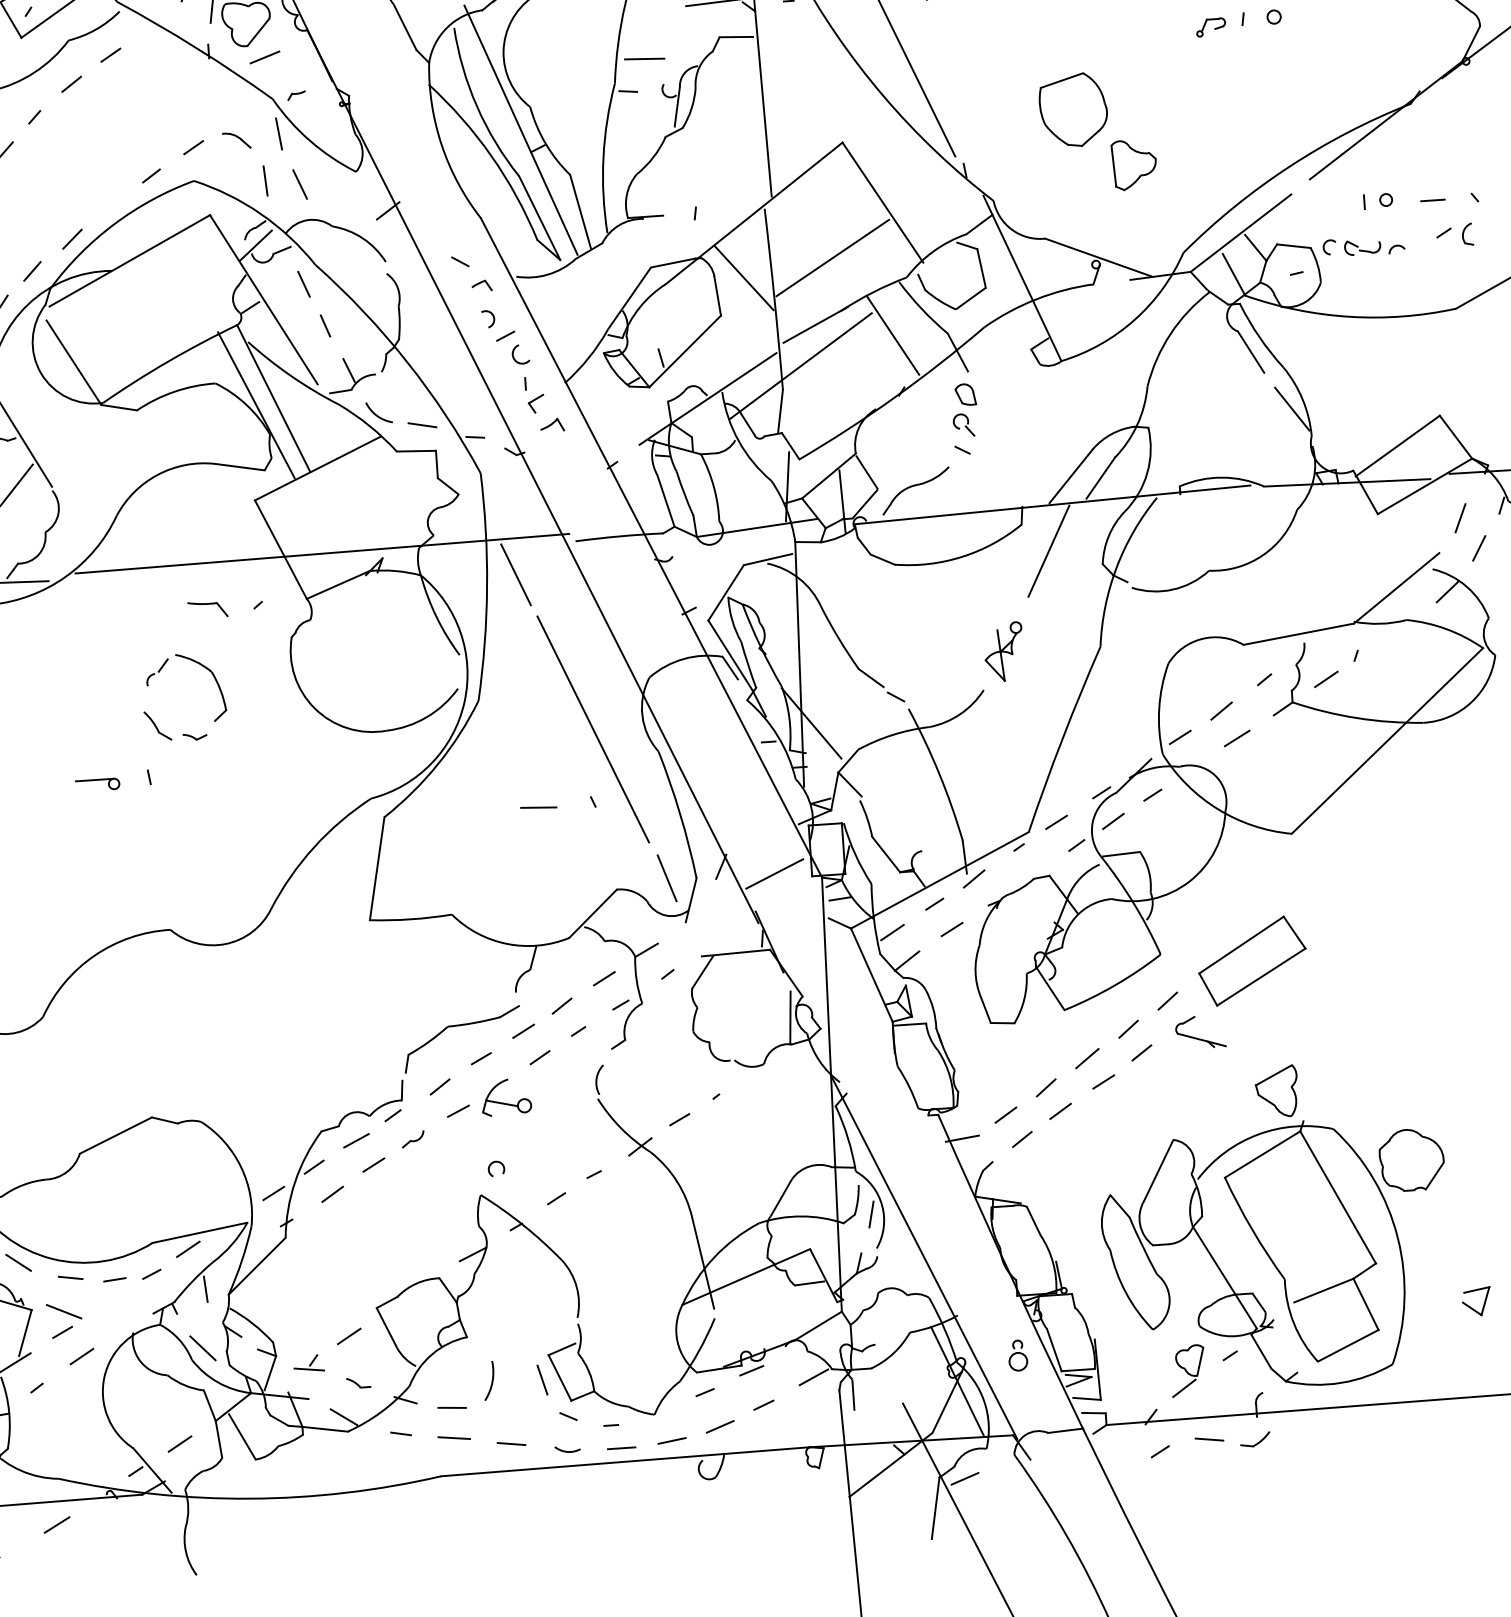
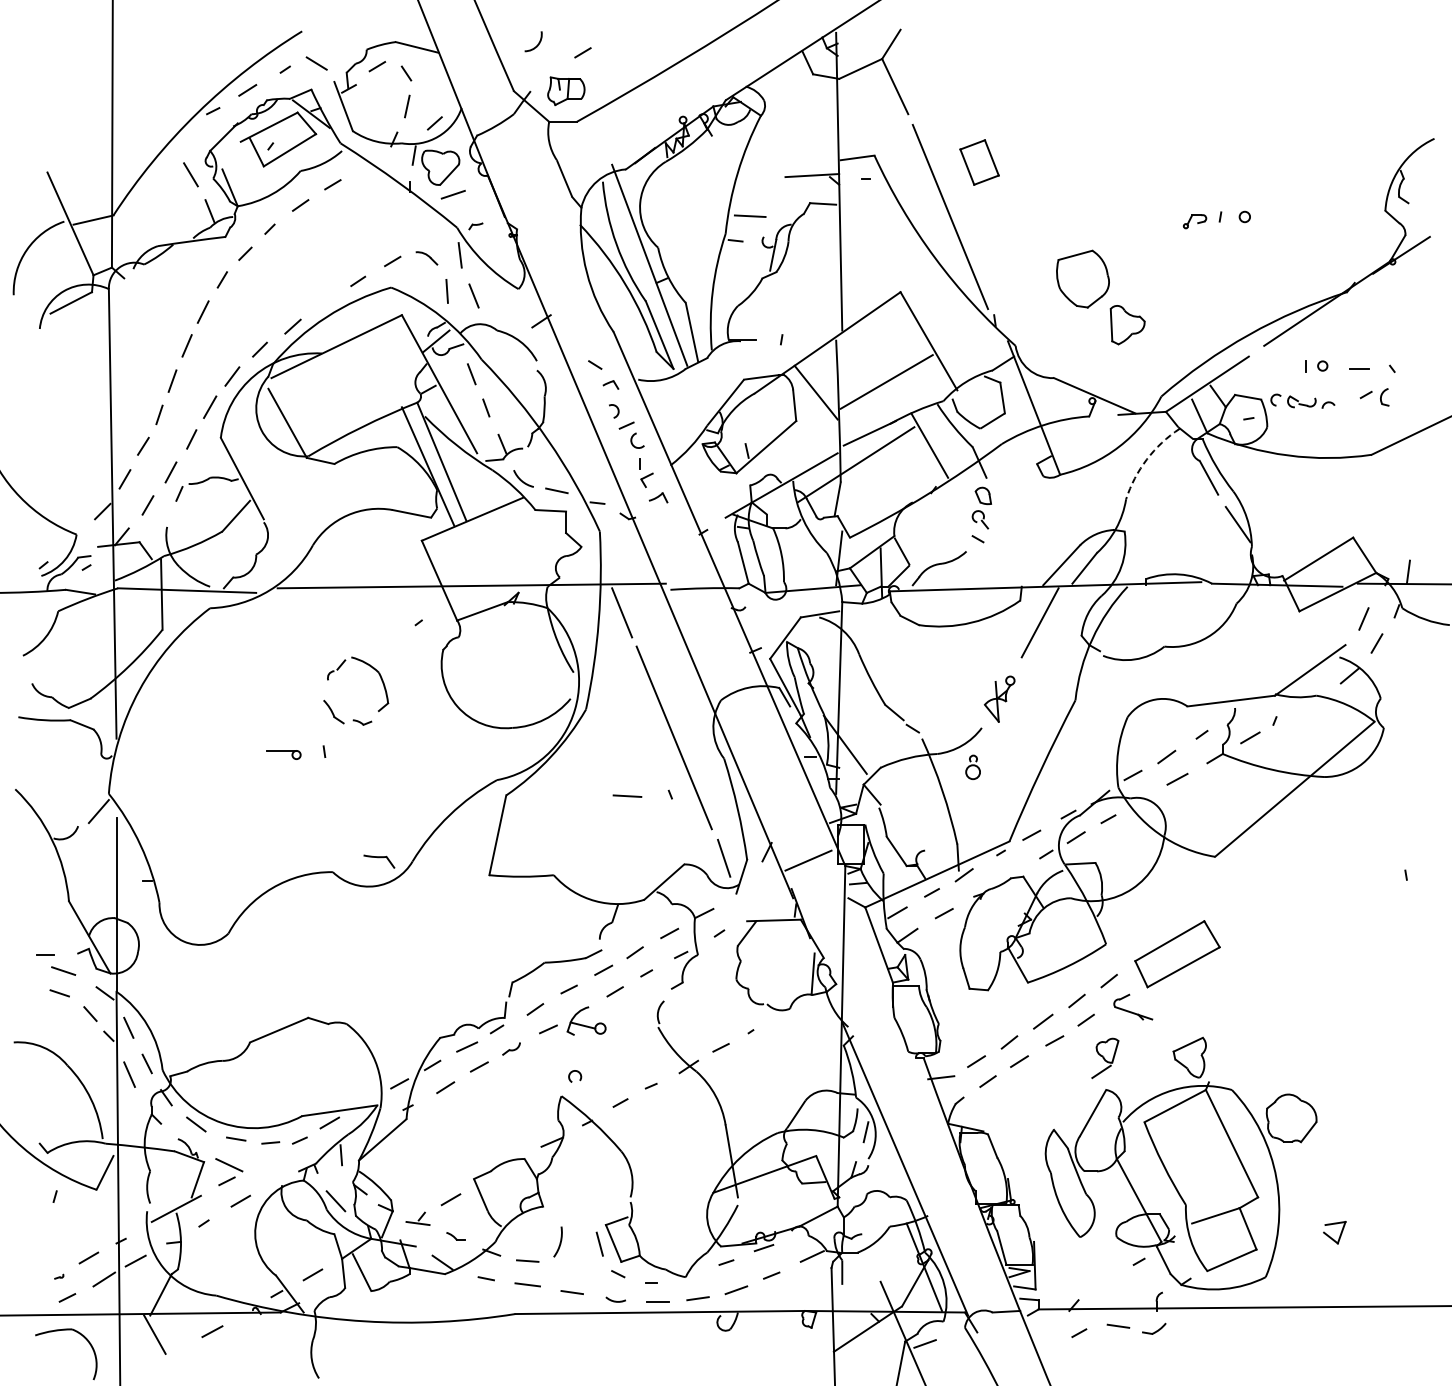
arc: (1169, 334) -> (1146, 459), solid -> dashed
part: (208, 609) -> (379, 861), moved
part: (1017, 1355) -> (972, 767), moved
part: (1188, 1370) -> (1105, 1058), moved

